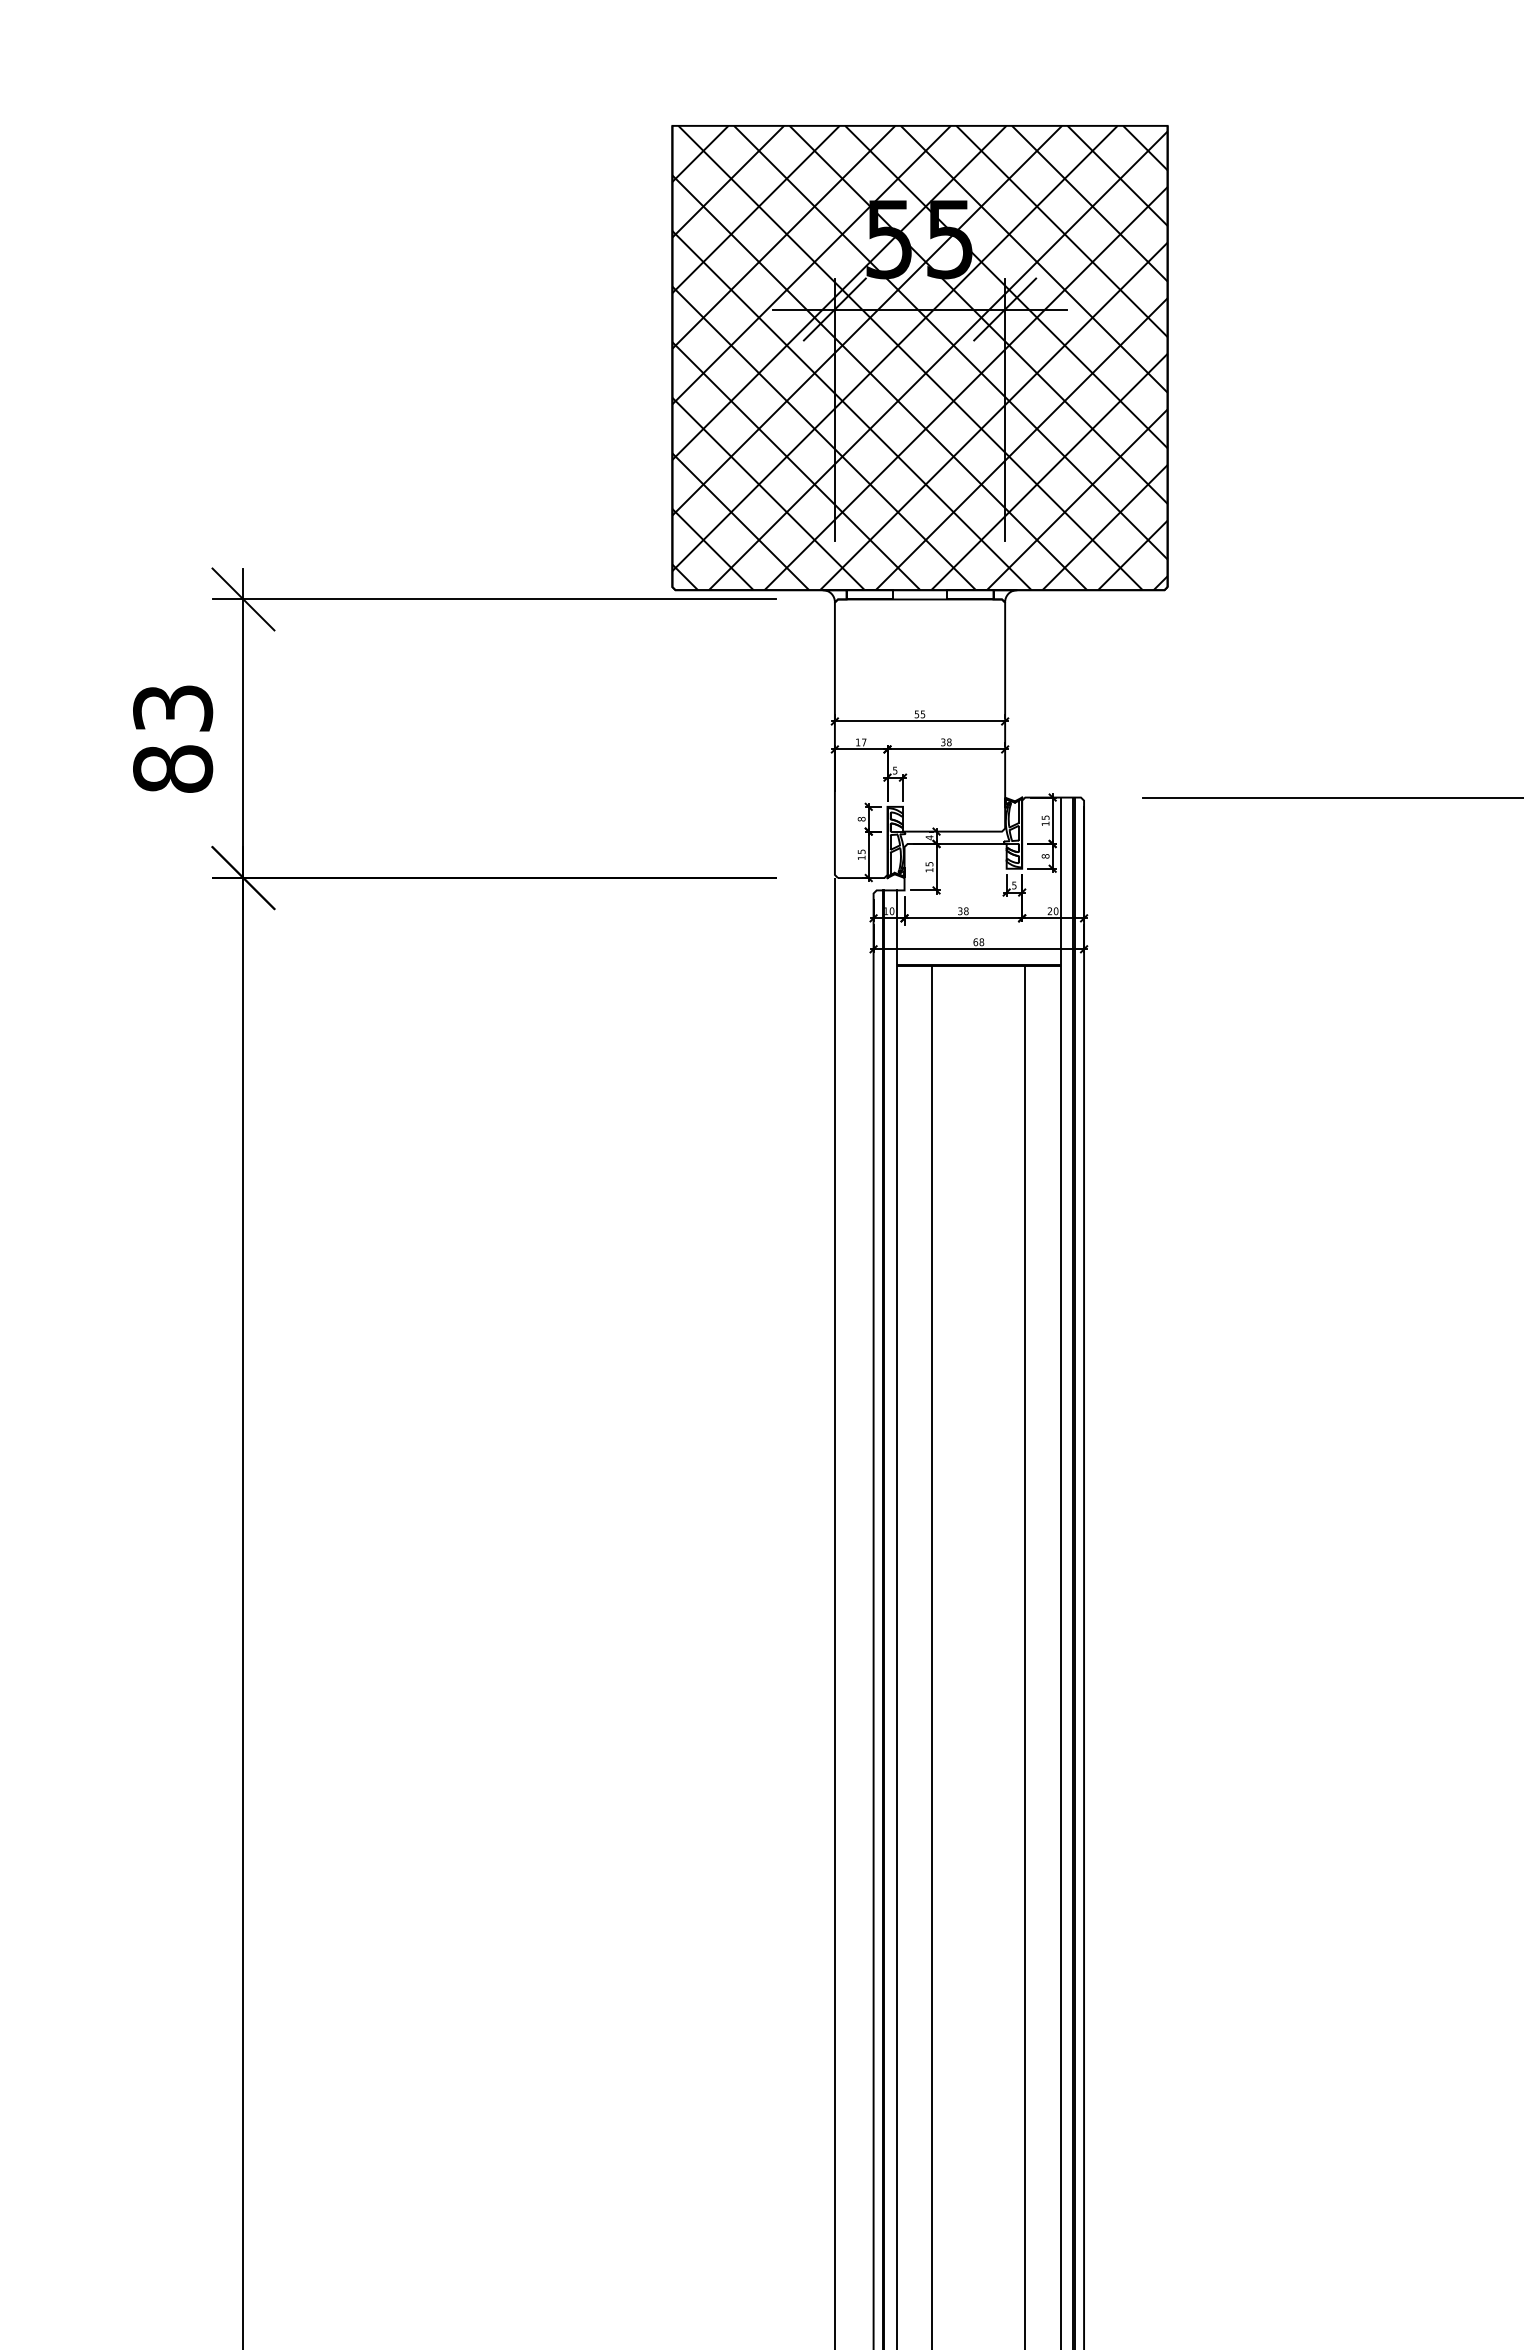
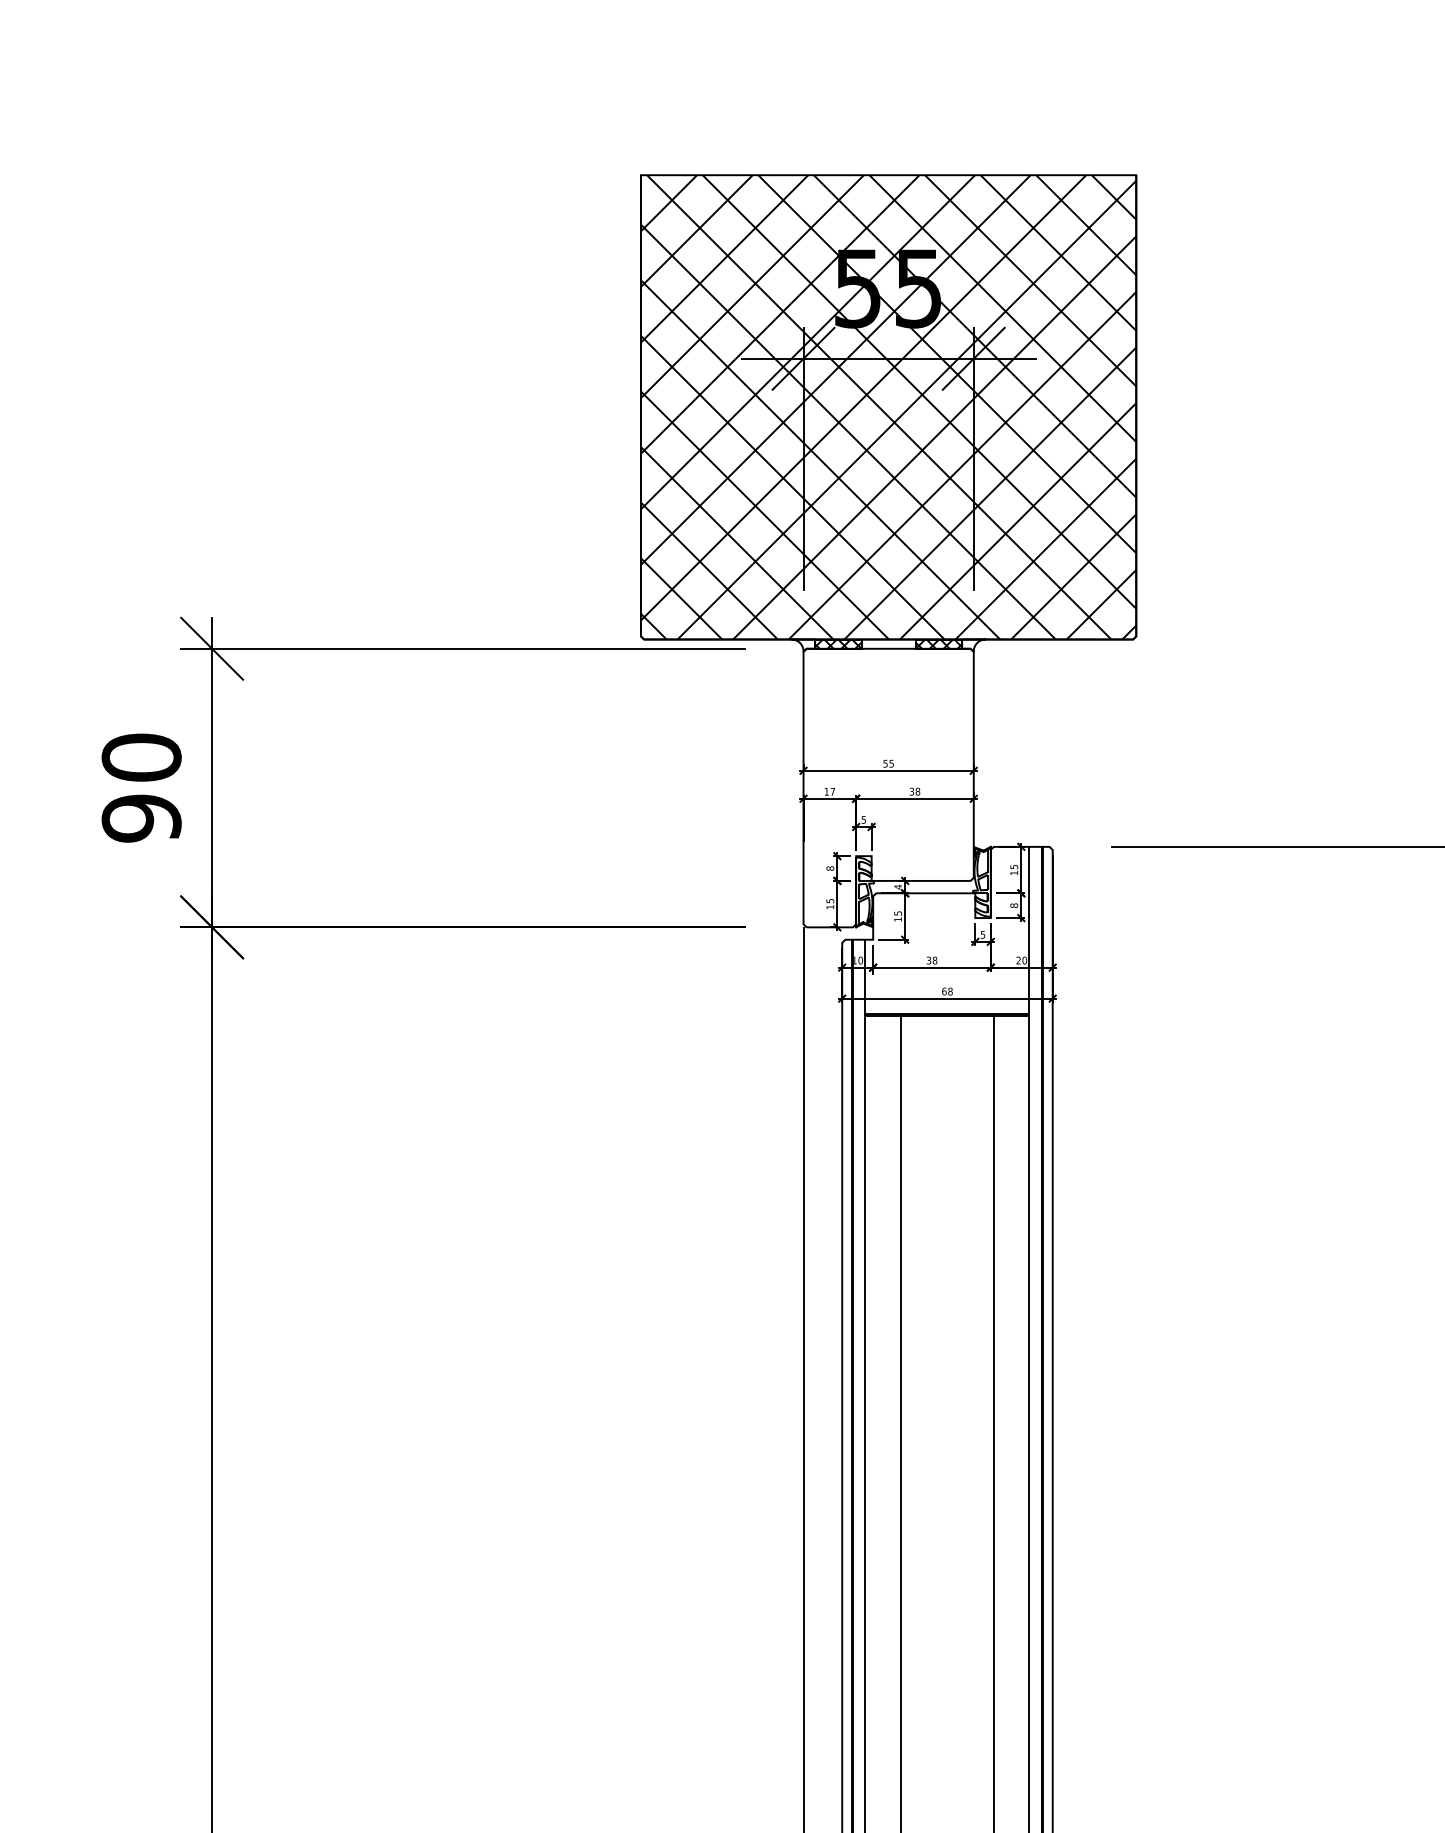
hatch: (869, 594) -> (838, 643), added
hatch: (970, 594) -> (939, 643), added
text: (173, 738) -> (142, 787), 83 -> 90

